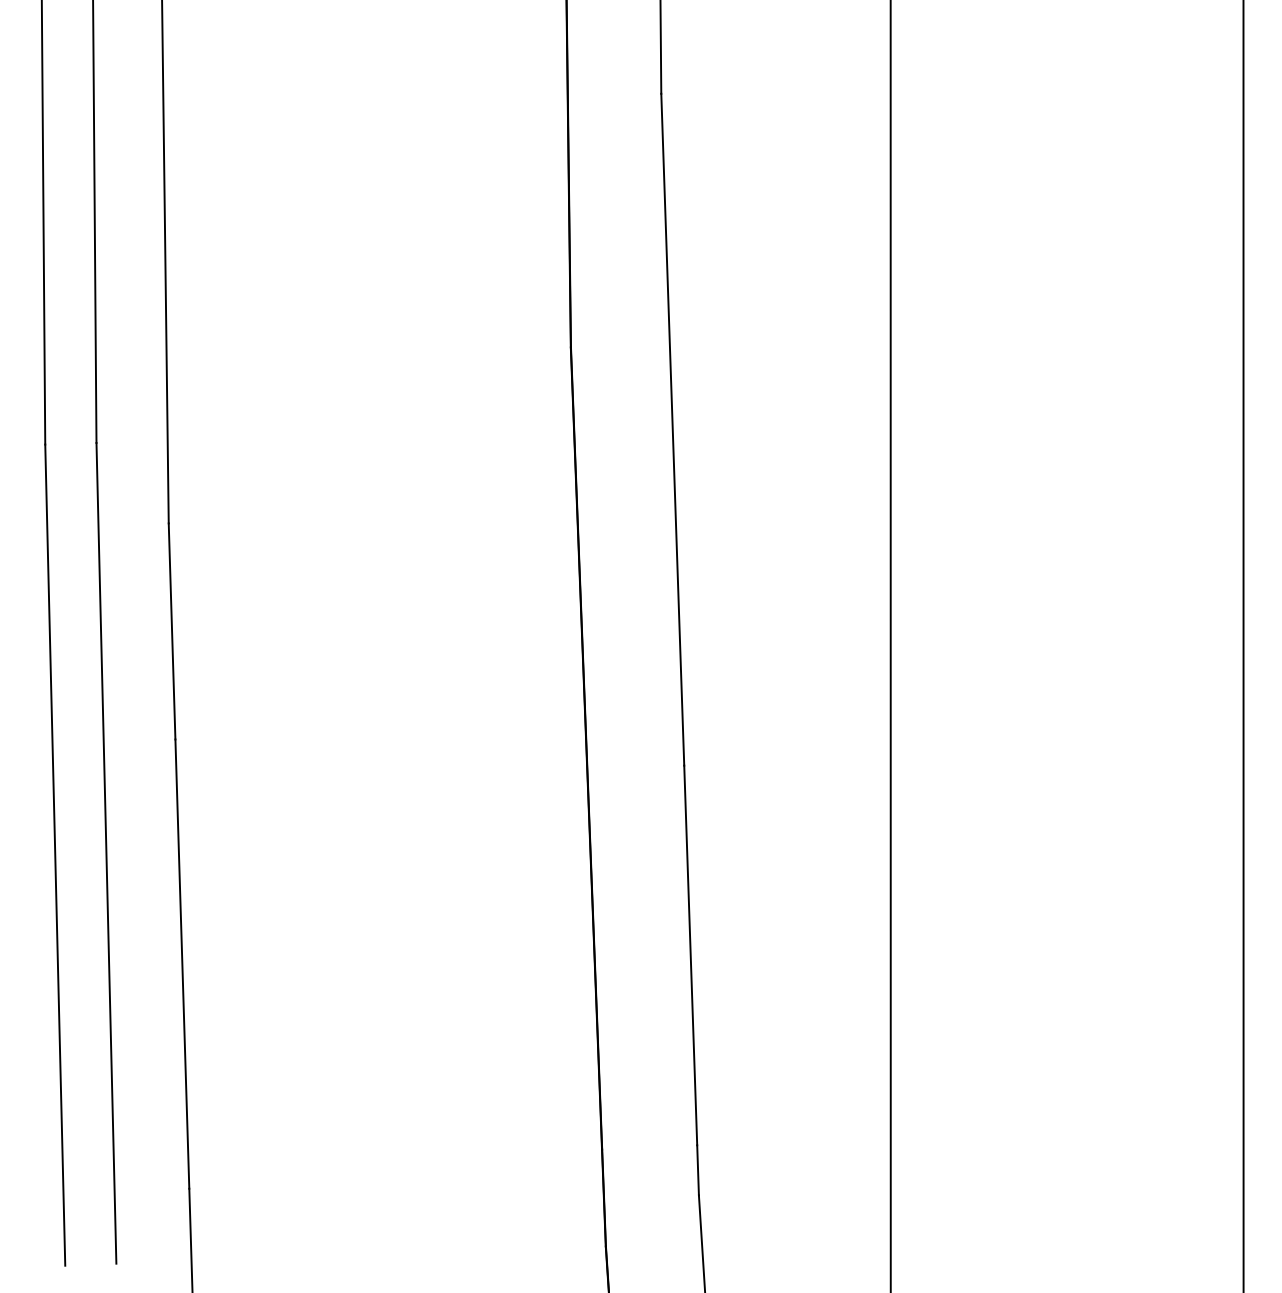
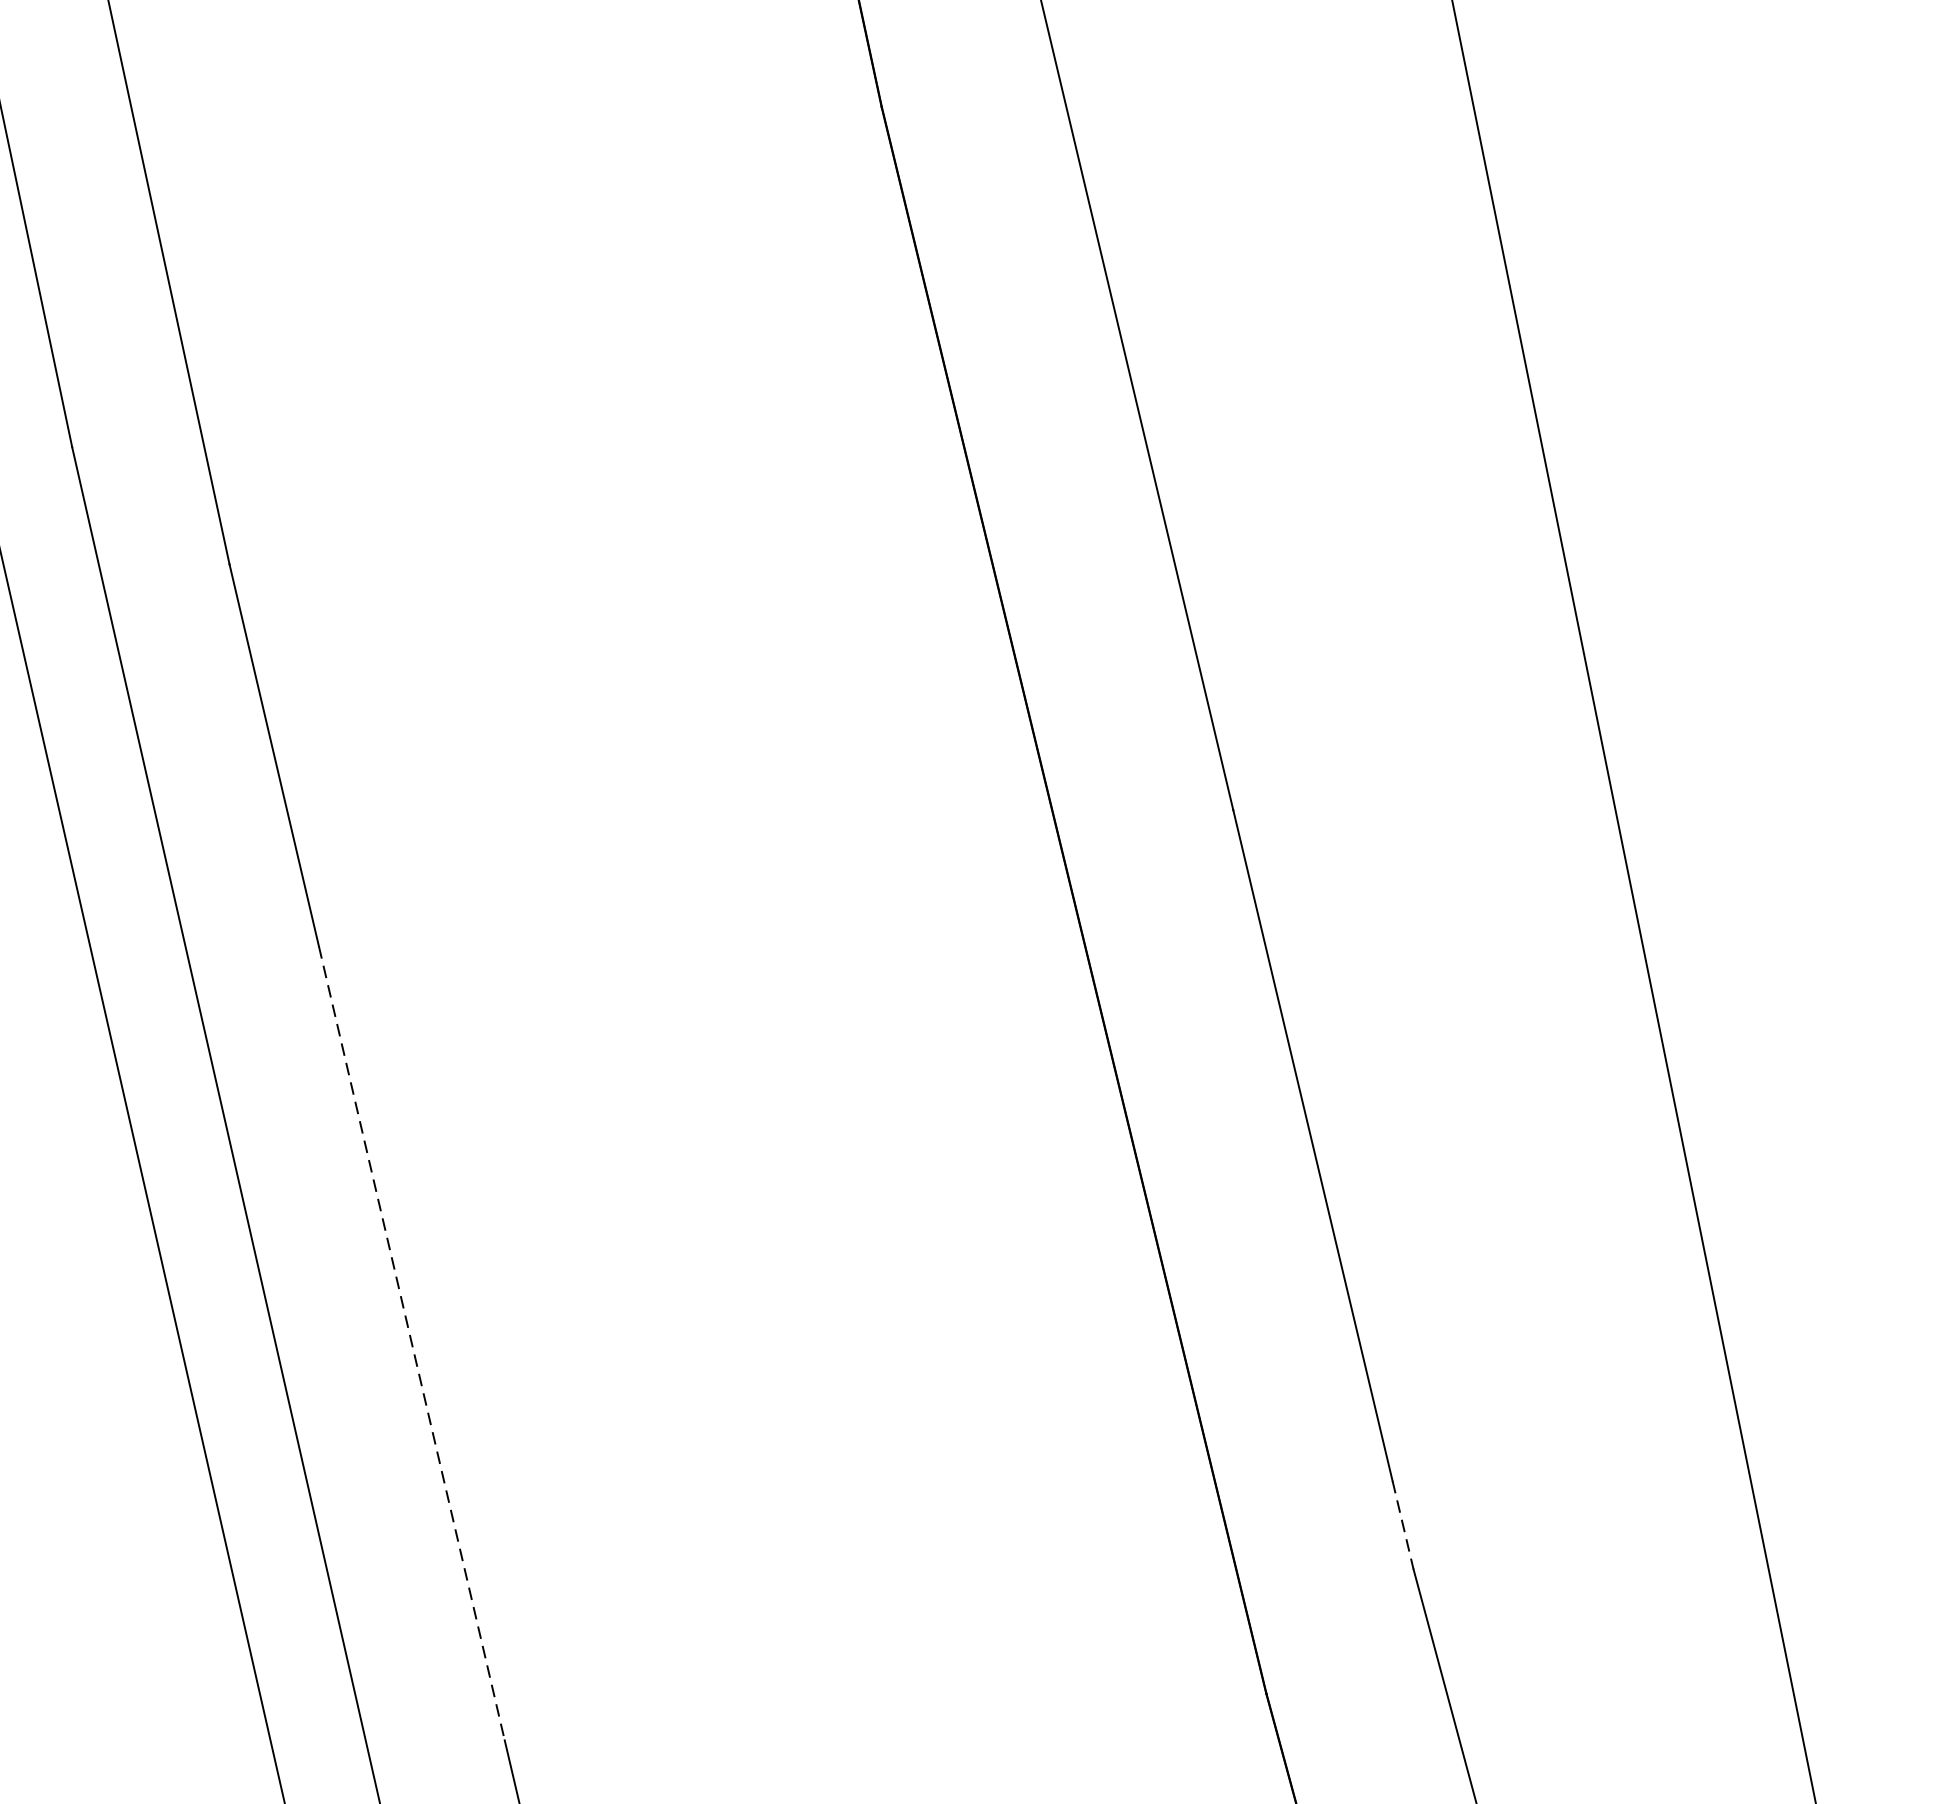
line: (182, 964) -> (412, 1343), solid -> dashed
line: (698, 1170) -> (1403, 1525), solid -> dashed

